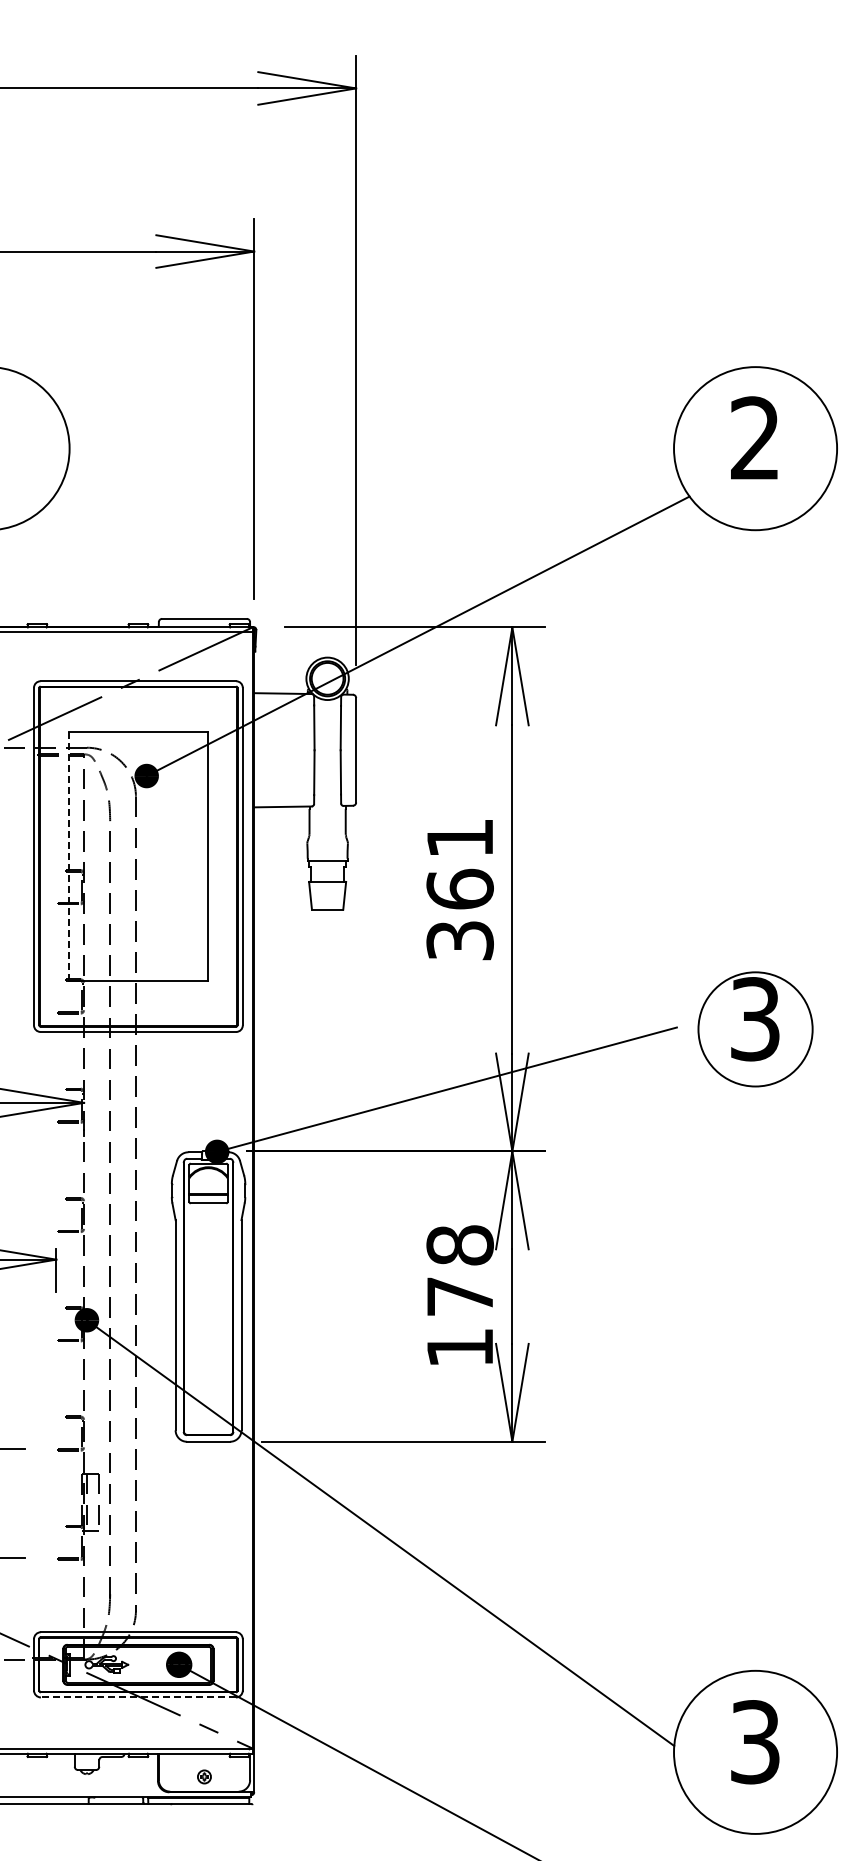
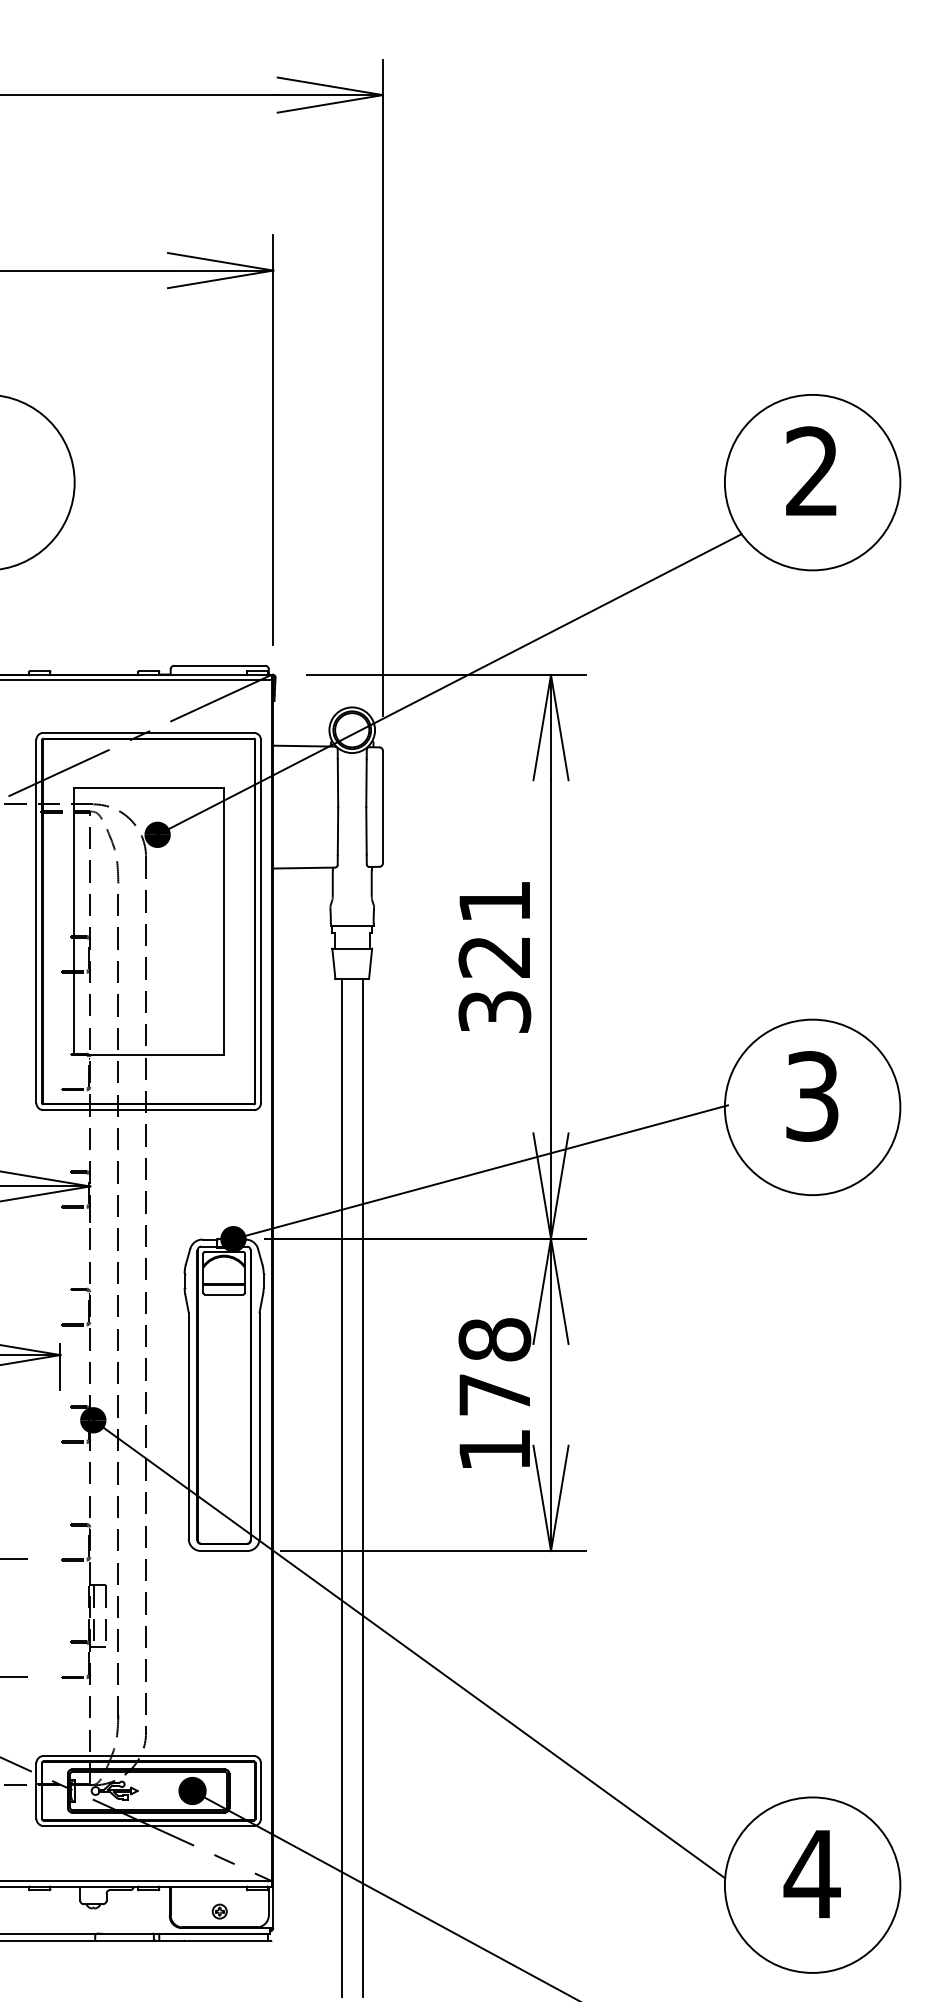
line: (68, 857) -> (73, 922), dashed -> solid
text: (459, 888) -> (494, 955), 361 -> 321
circle: (755, 1028) -> (812, 1106), size x1.43
line: (317, 1382) -> (341, 1487), added
line: (337, 1382) -> (362, 1487), added
line: (137, 1697) -> (147, 1826), dashed -> solid
text: (754, 1742) -> (811, 1874), 3 -> 4

